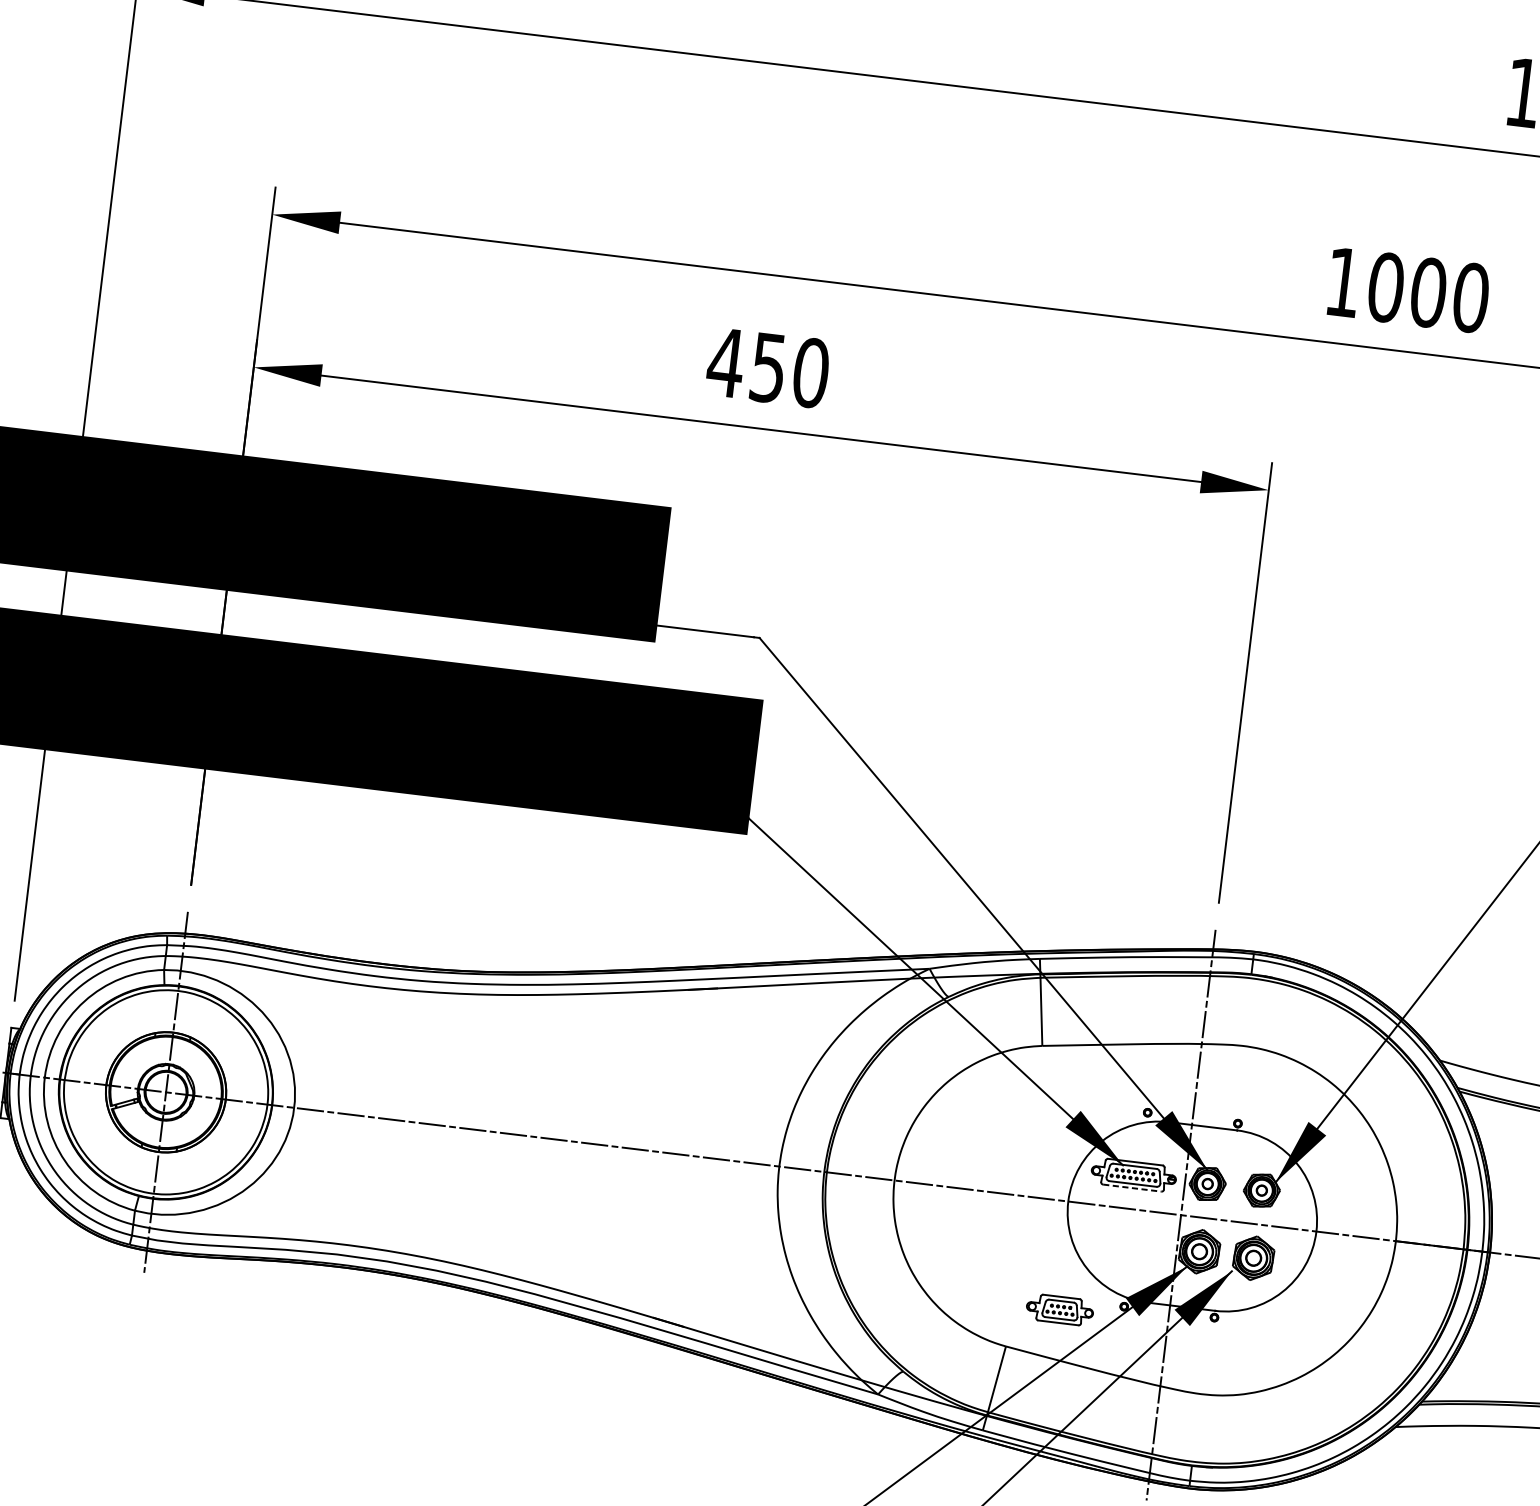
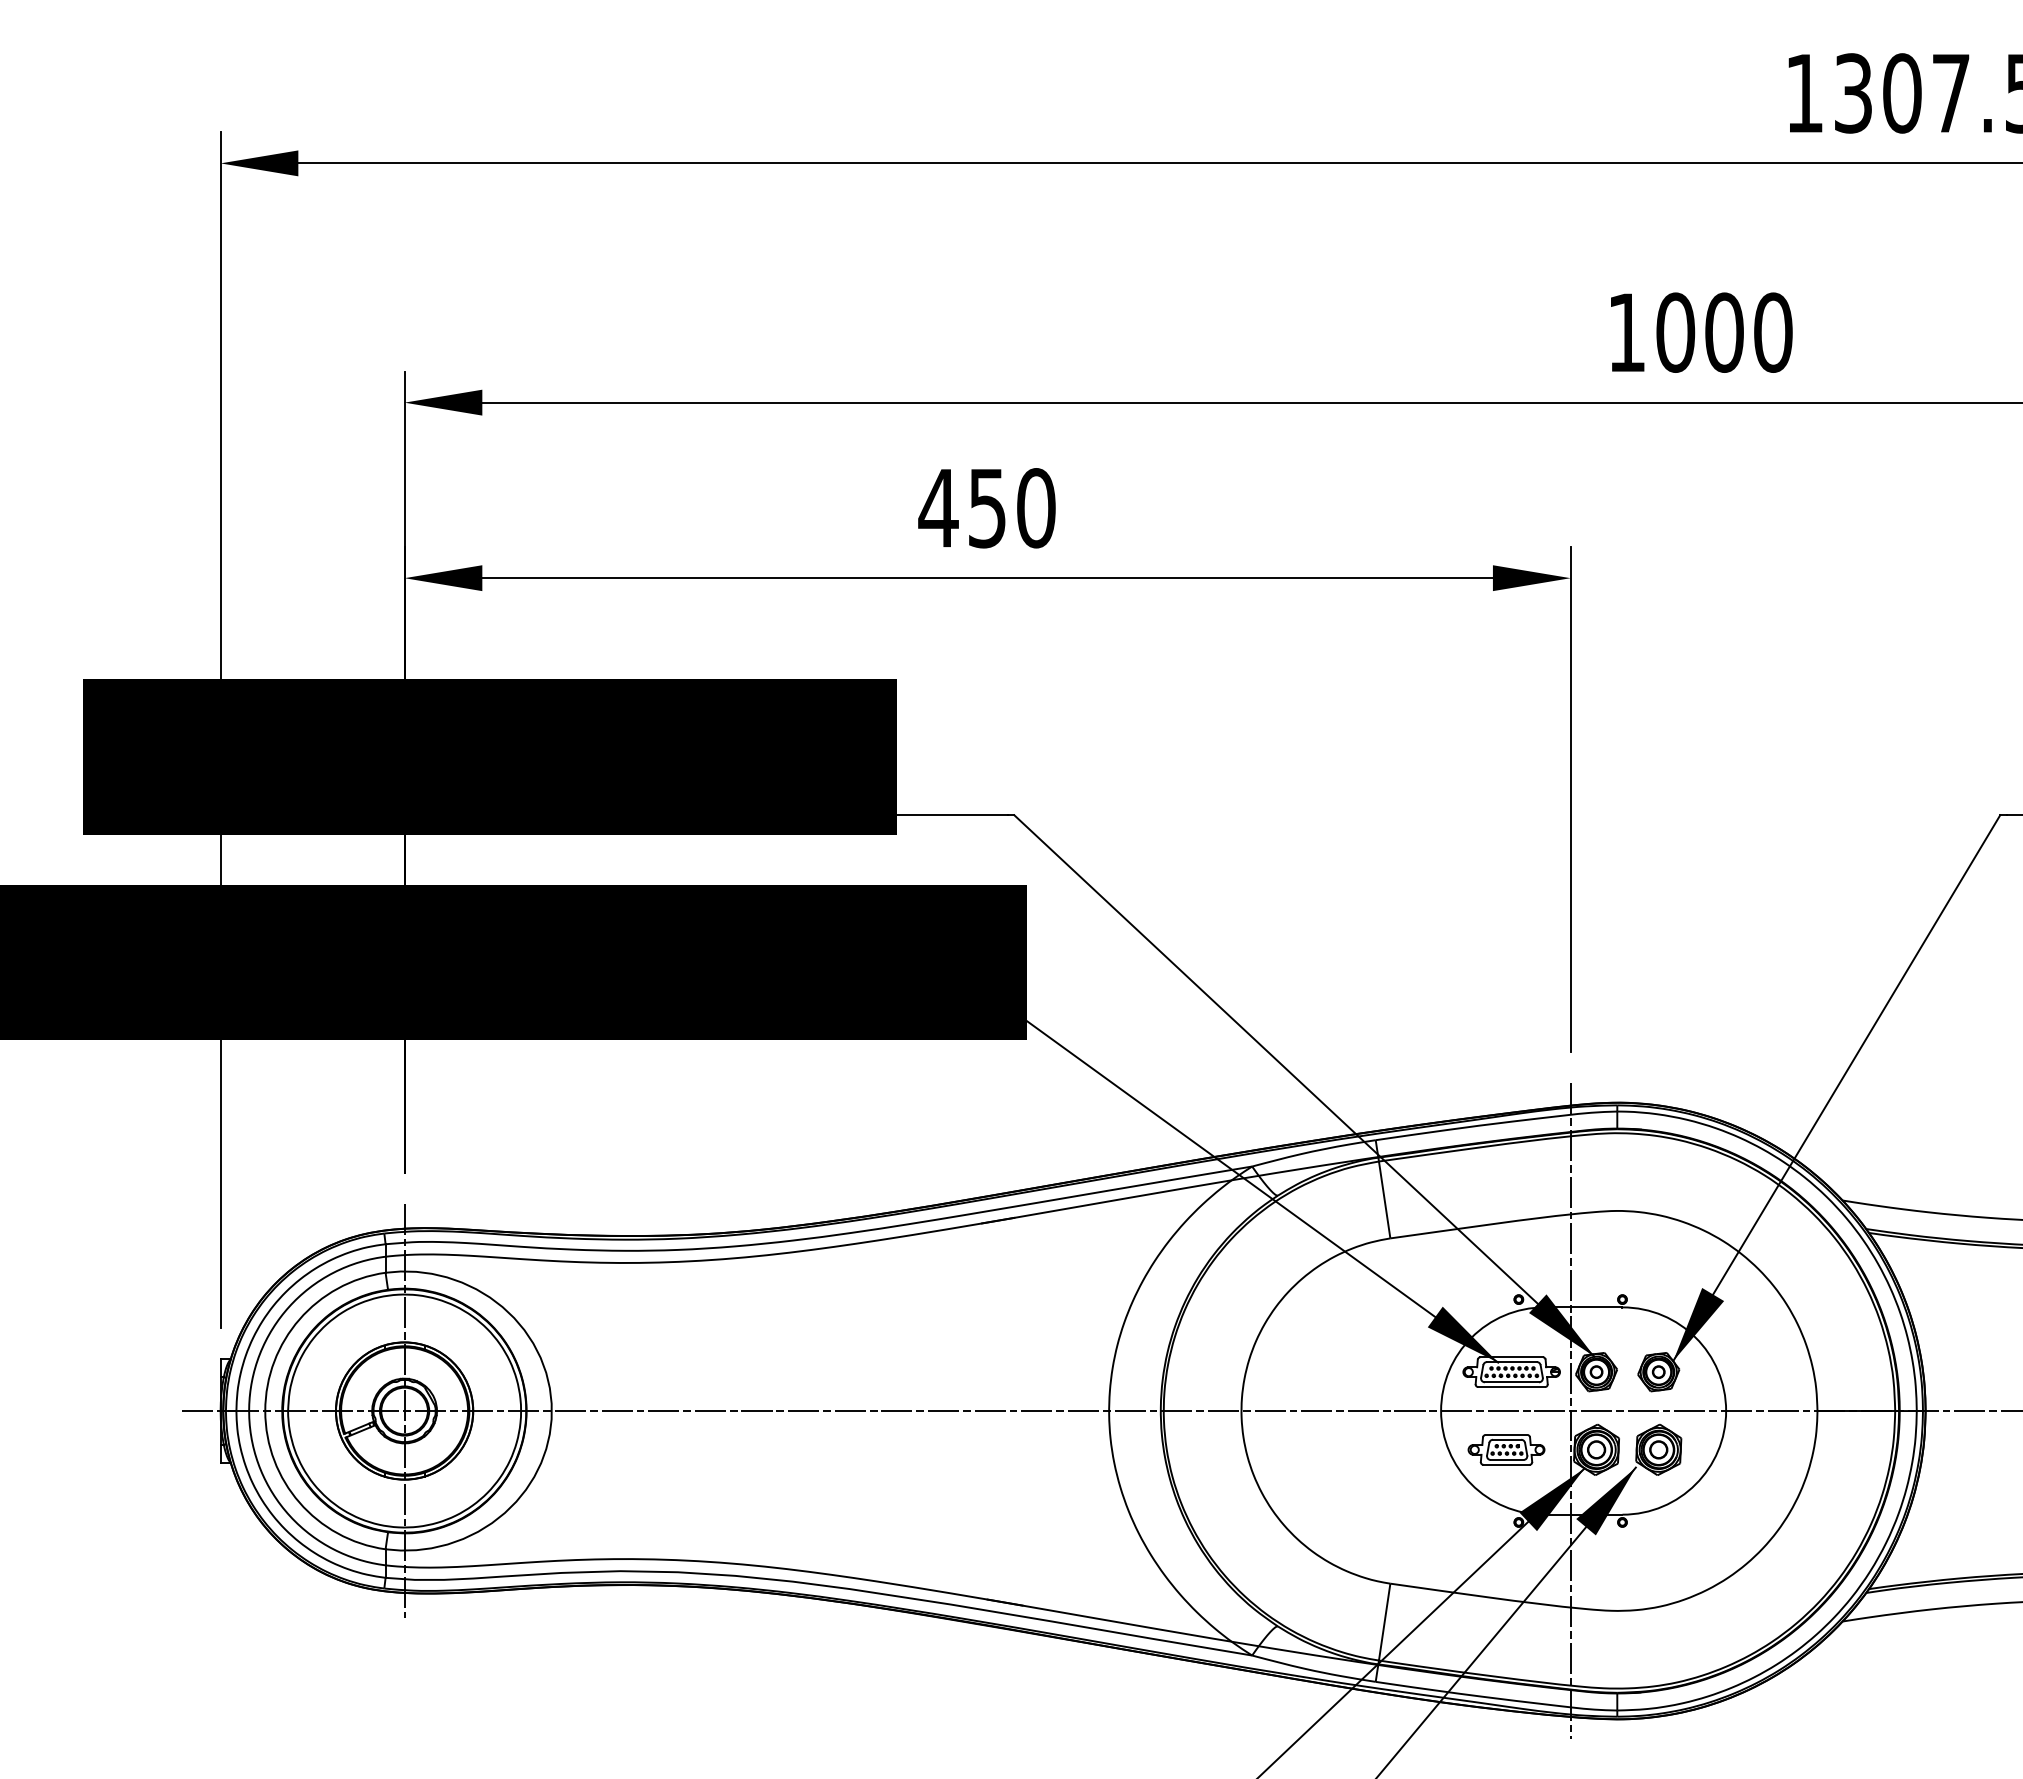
line: (1132, 1188) -> (1512, 1387), dashed -> solid
part: (1060, 1309) -> (1506, 1449), moved

